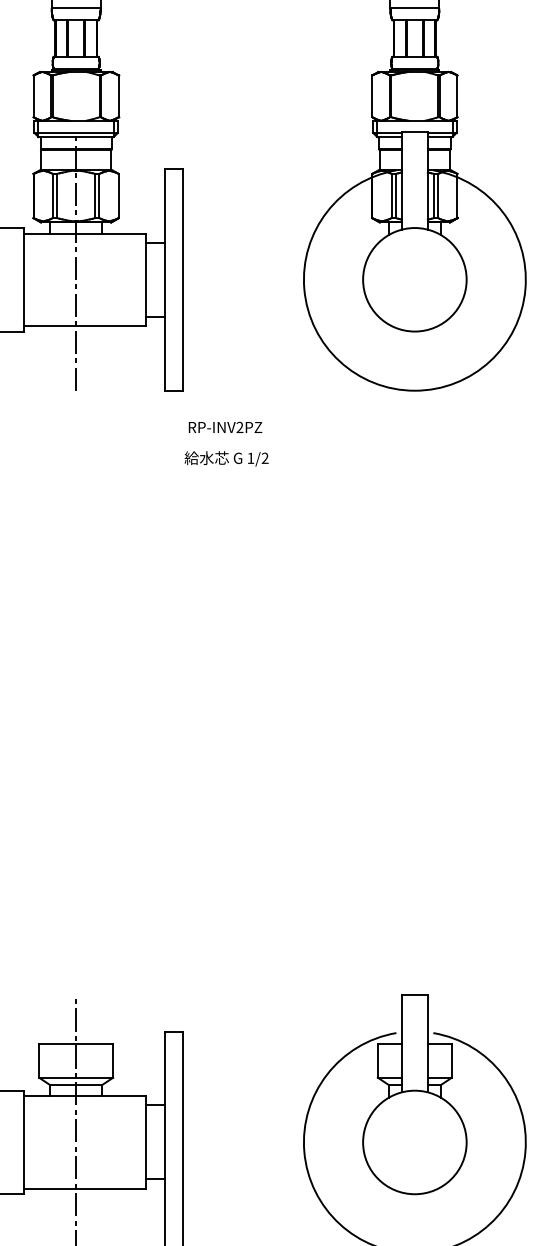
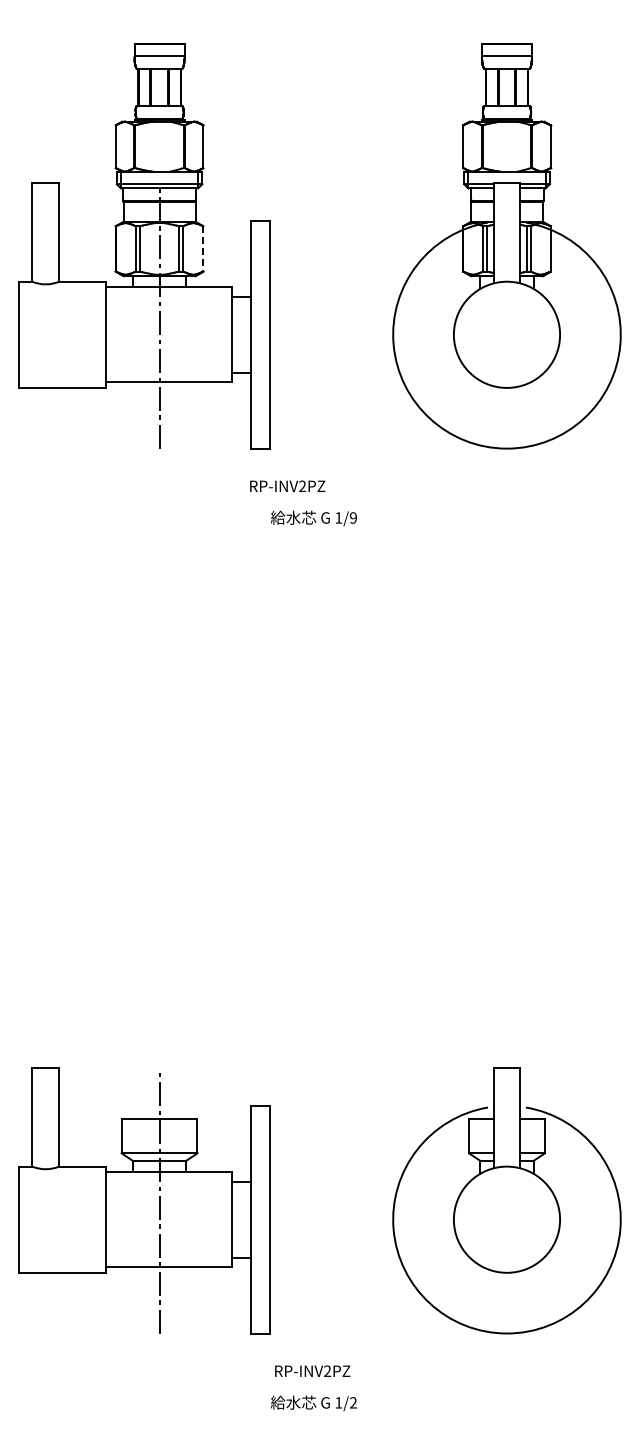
line: (119, 195) -> (203, 248), solid -> dashed
text: (225, 426) -> (287, 485), moved
text: (265, 457) -> (353, 517), 1/2 -> 1/9

